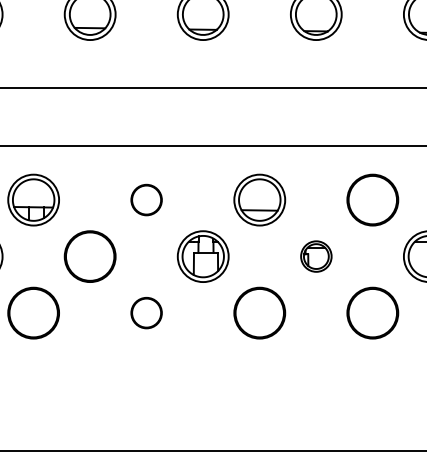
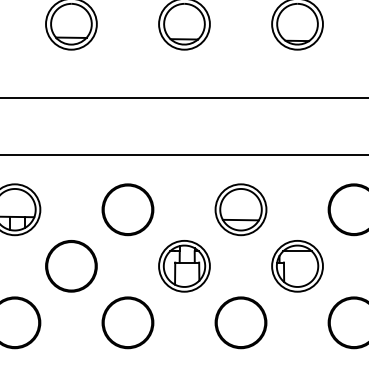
part: (146, 199) -> (127, 209), size x1.67
part: (316, 256) -> (297, 266), size x1.67
part: (146, 312) -> (127, 322), size x1.67

